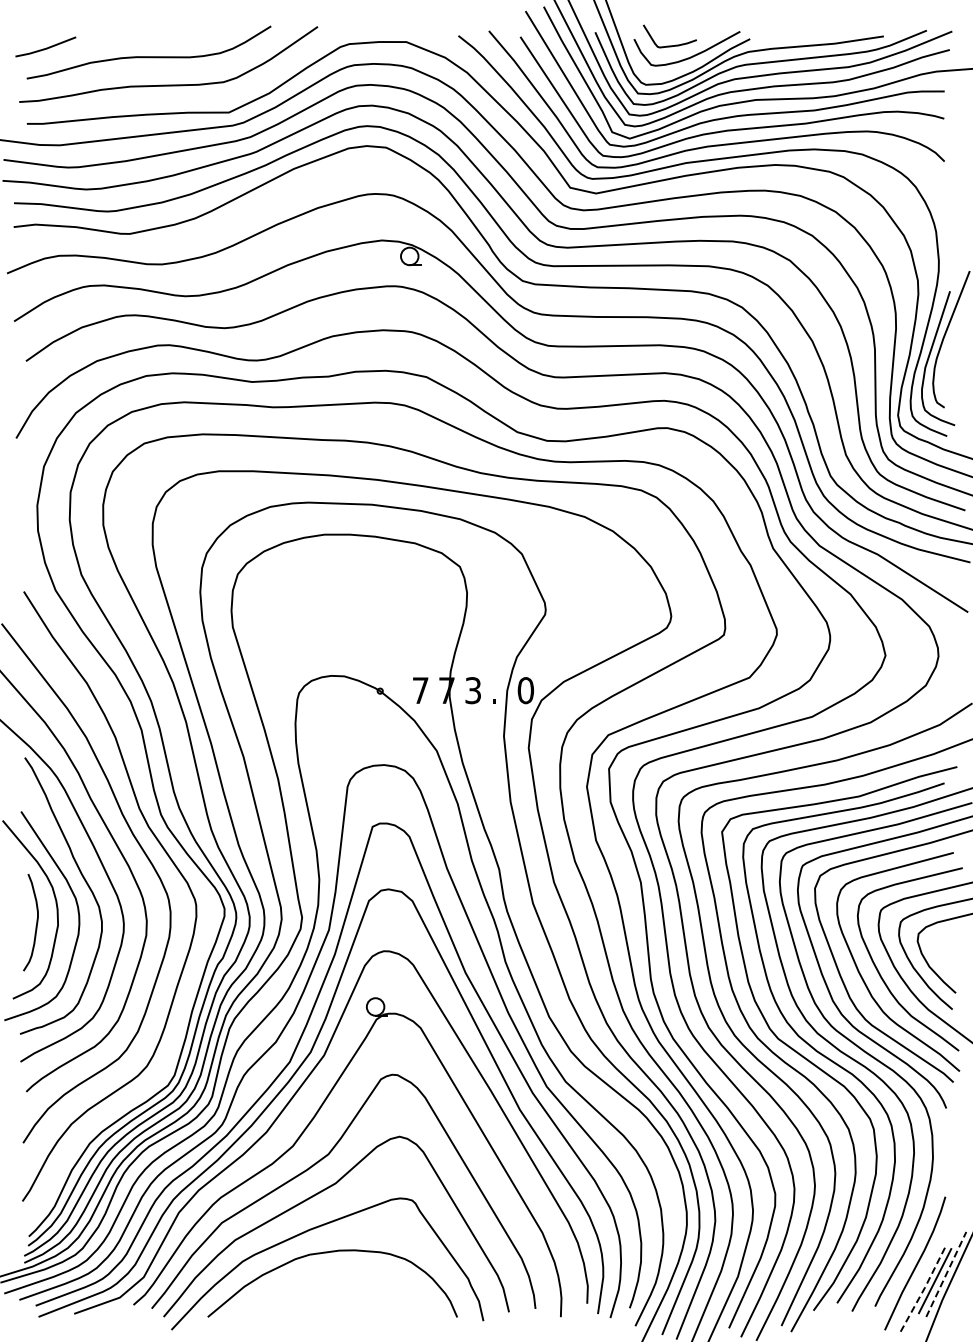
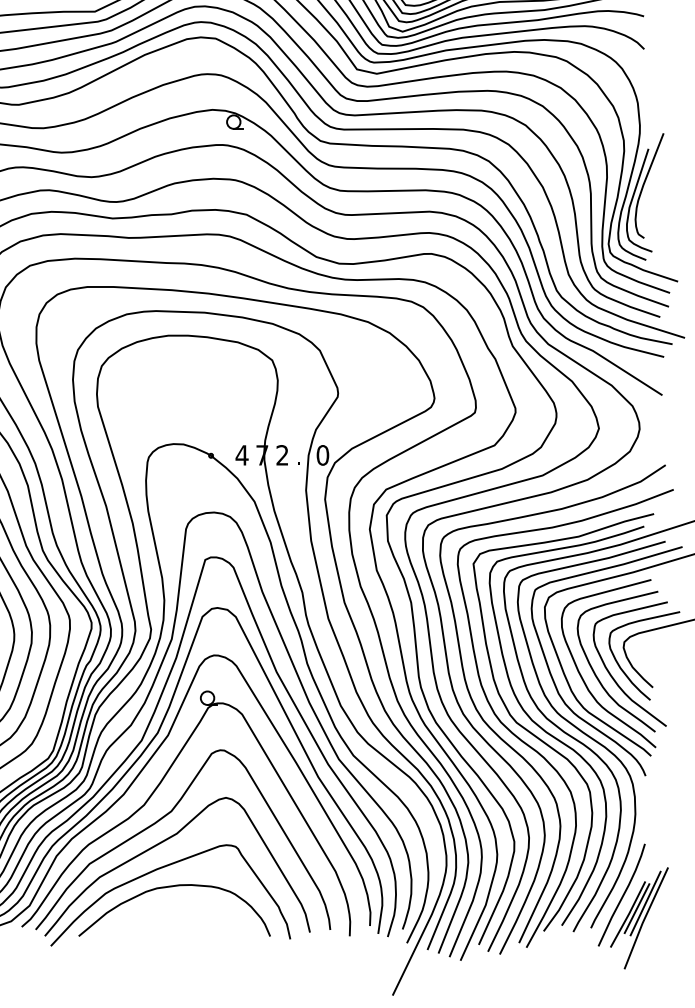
text: (420, 690) -> (242, 455), 7 -> 4
text: (472, 690) -> (281, 455), 3 -> 2
line: (946, 1274) -> (645, 903), dashed -> solid
line: (924, 1288) -> (628, 914), dashed -> solid

